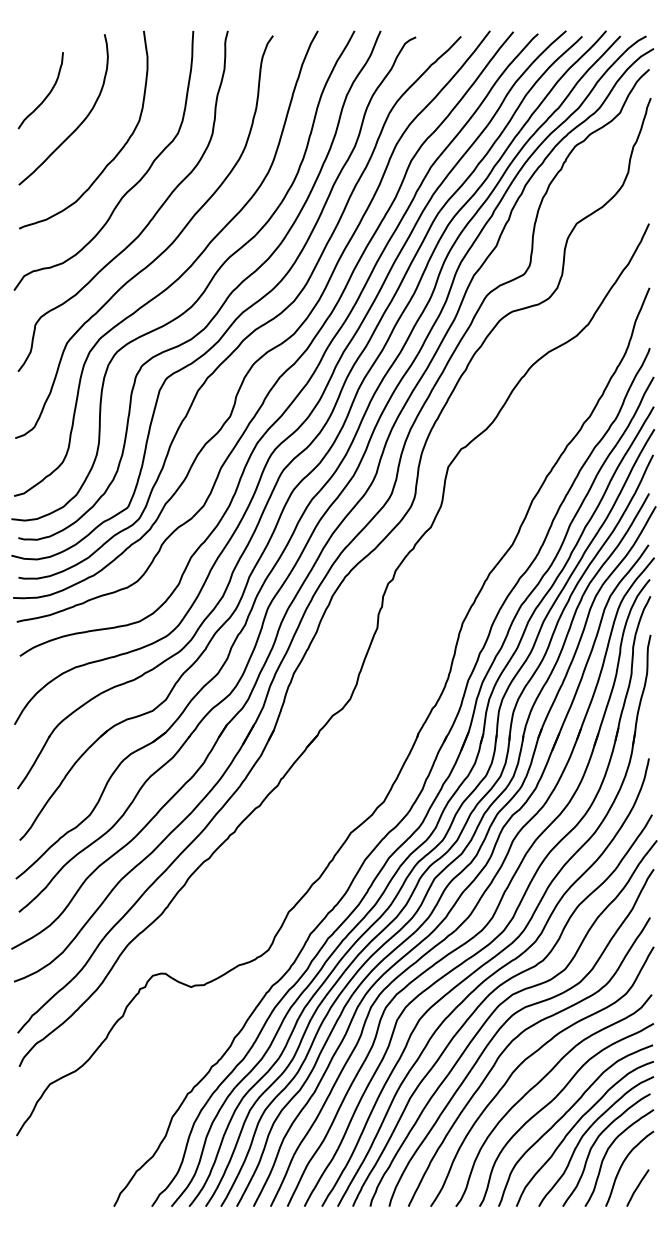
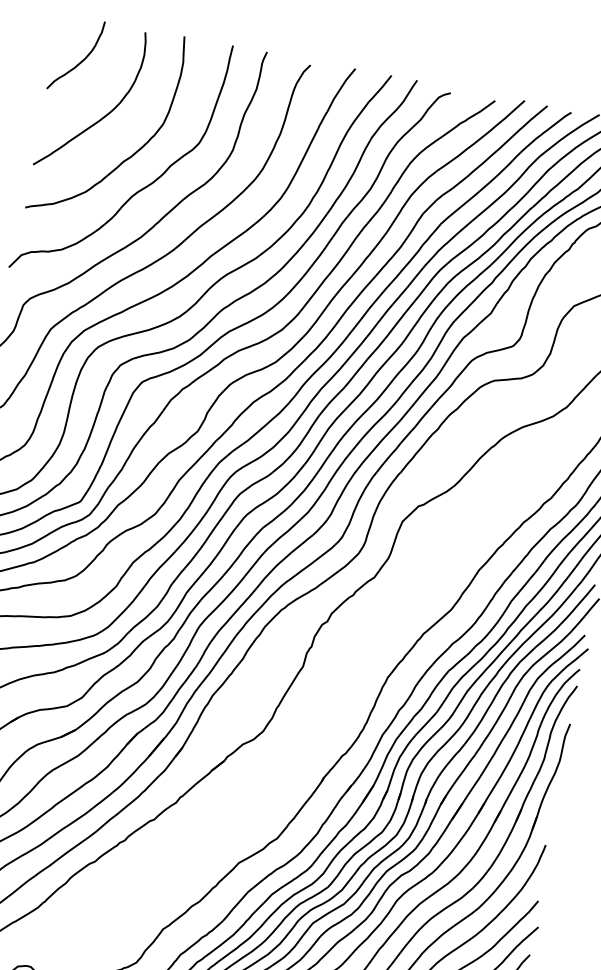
curve: (46, 95) -> (80, 61), moved

